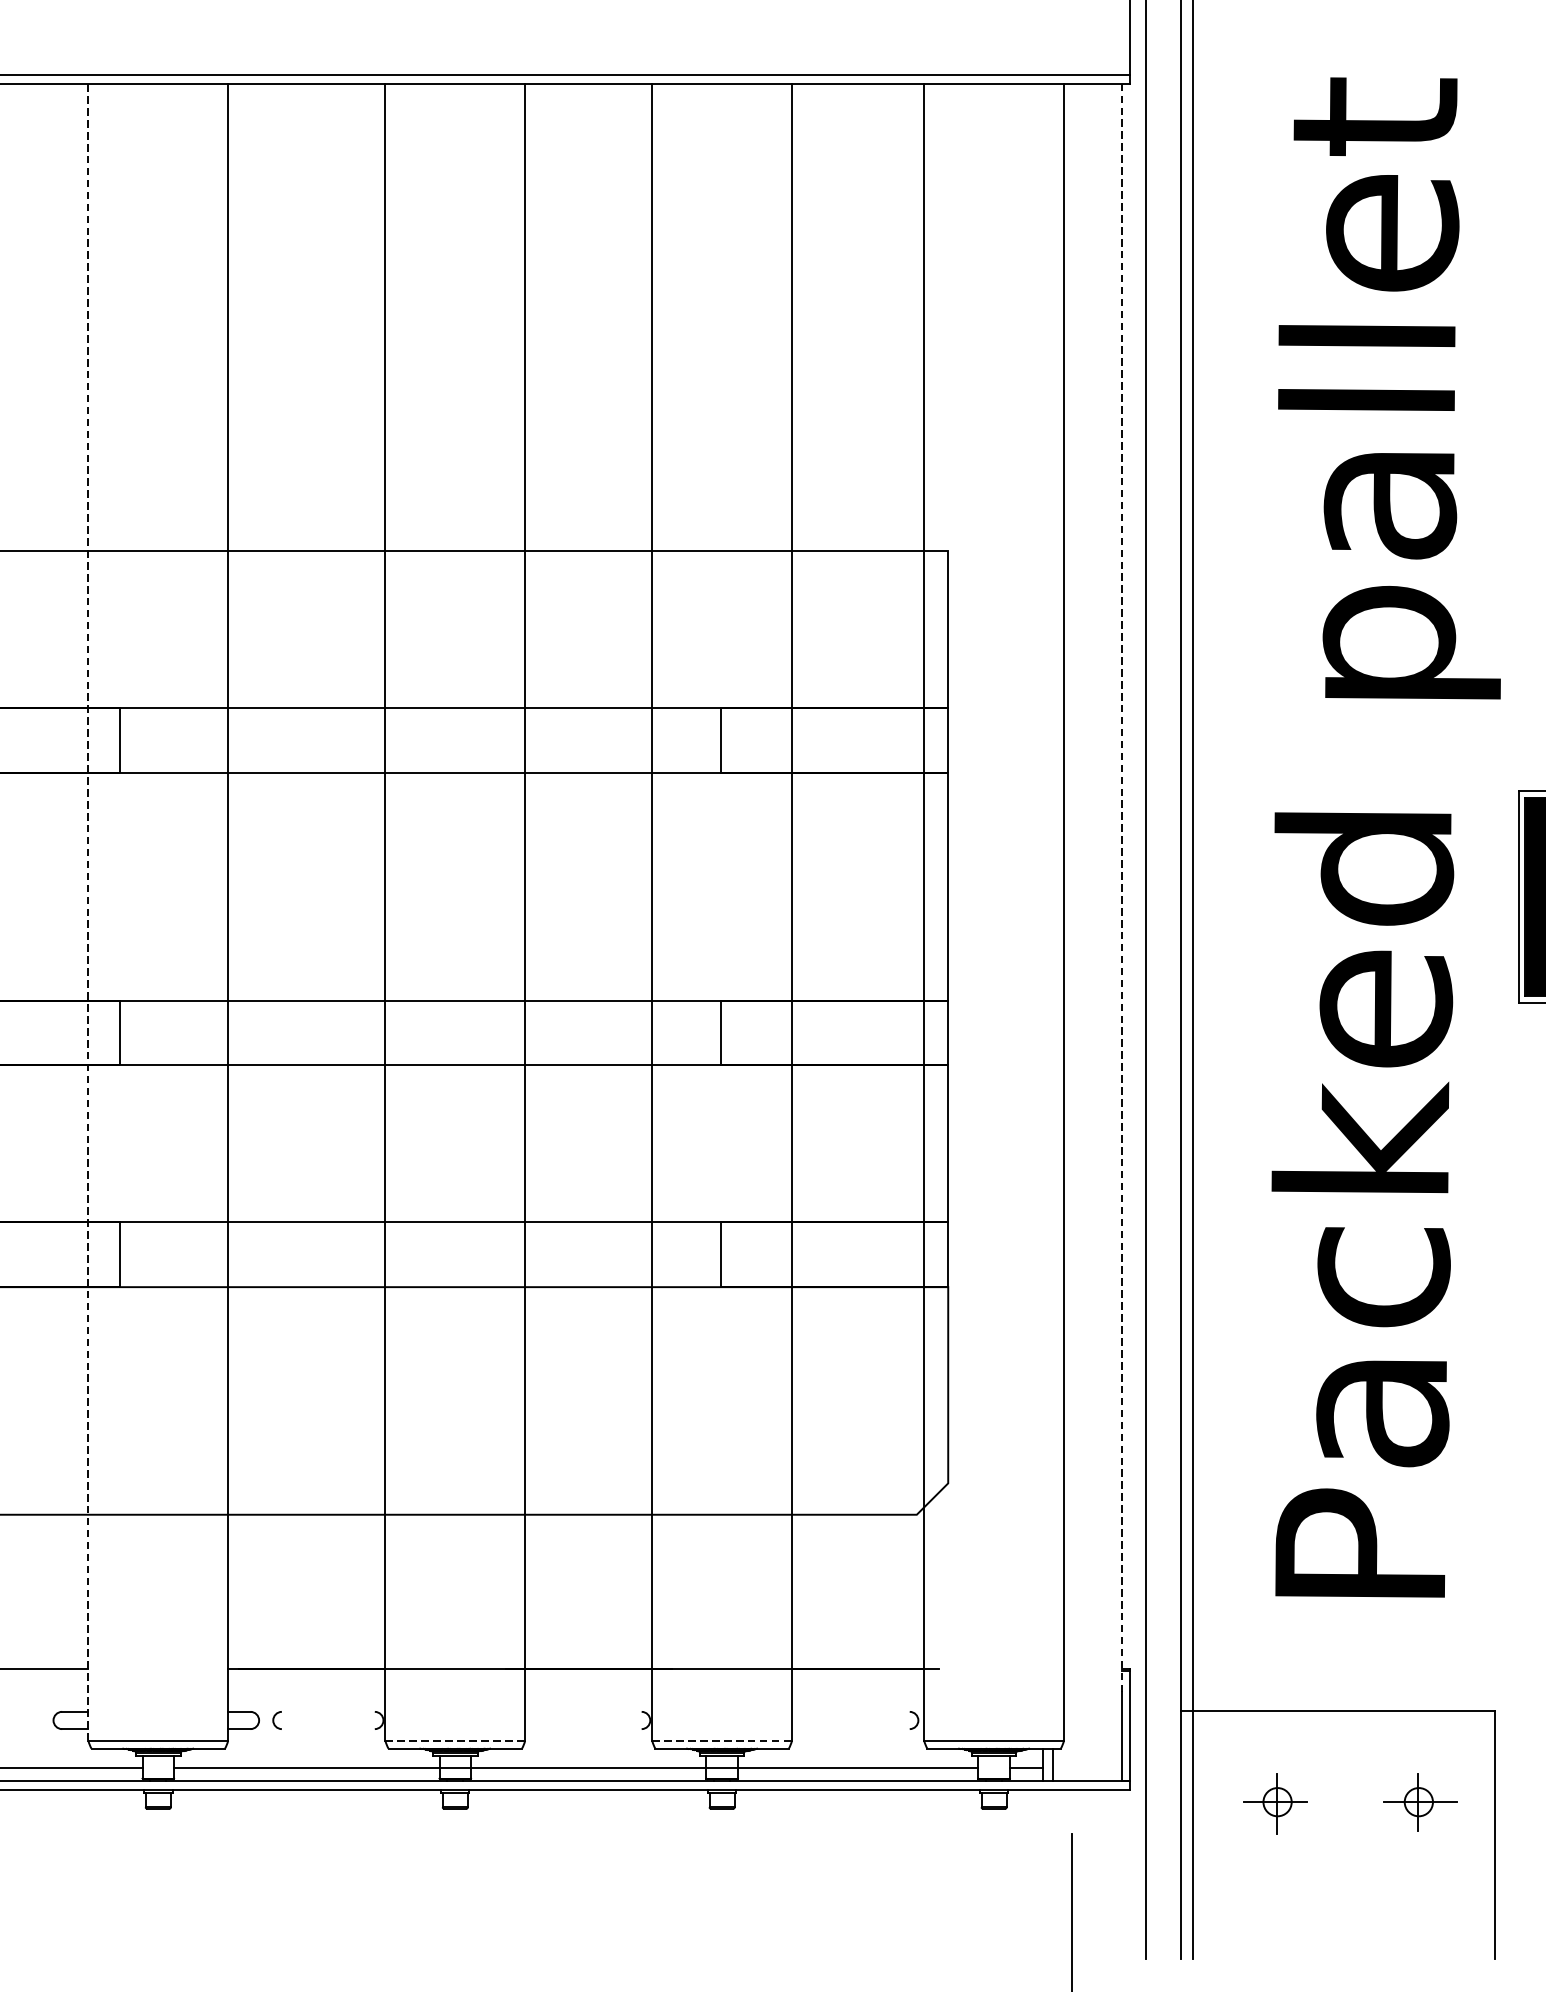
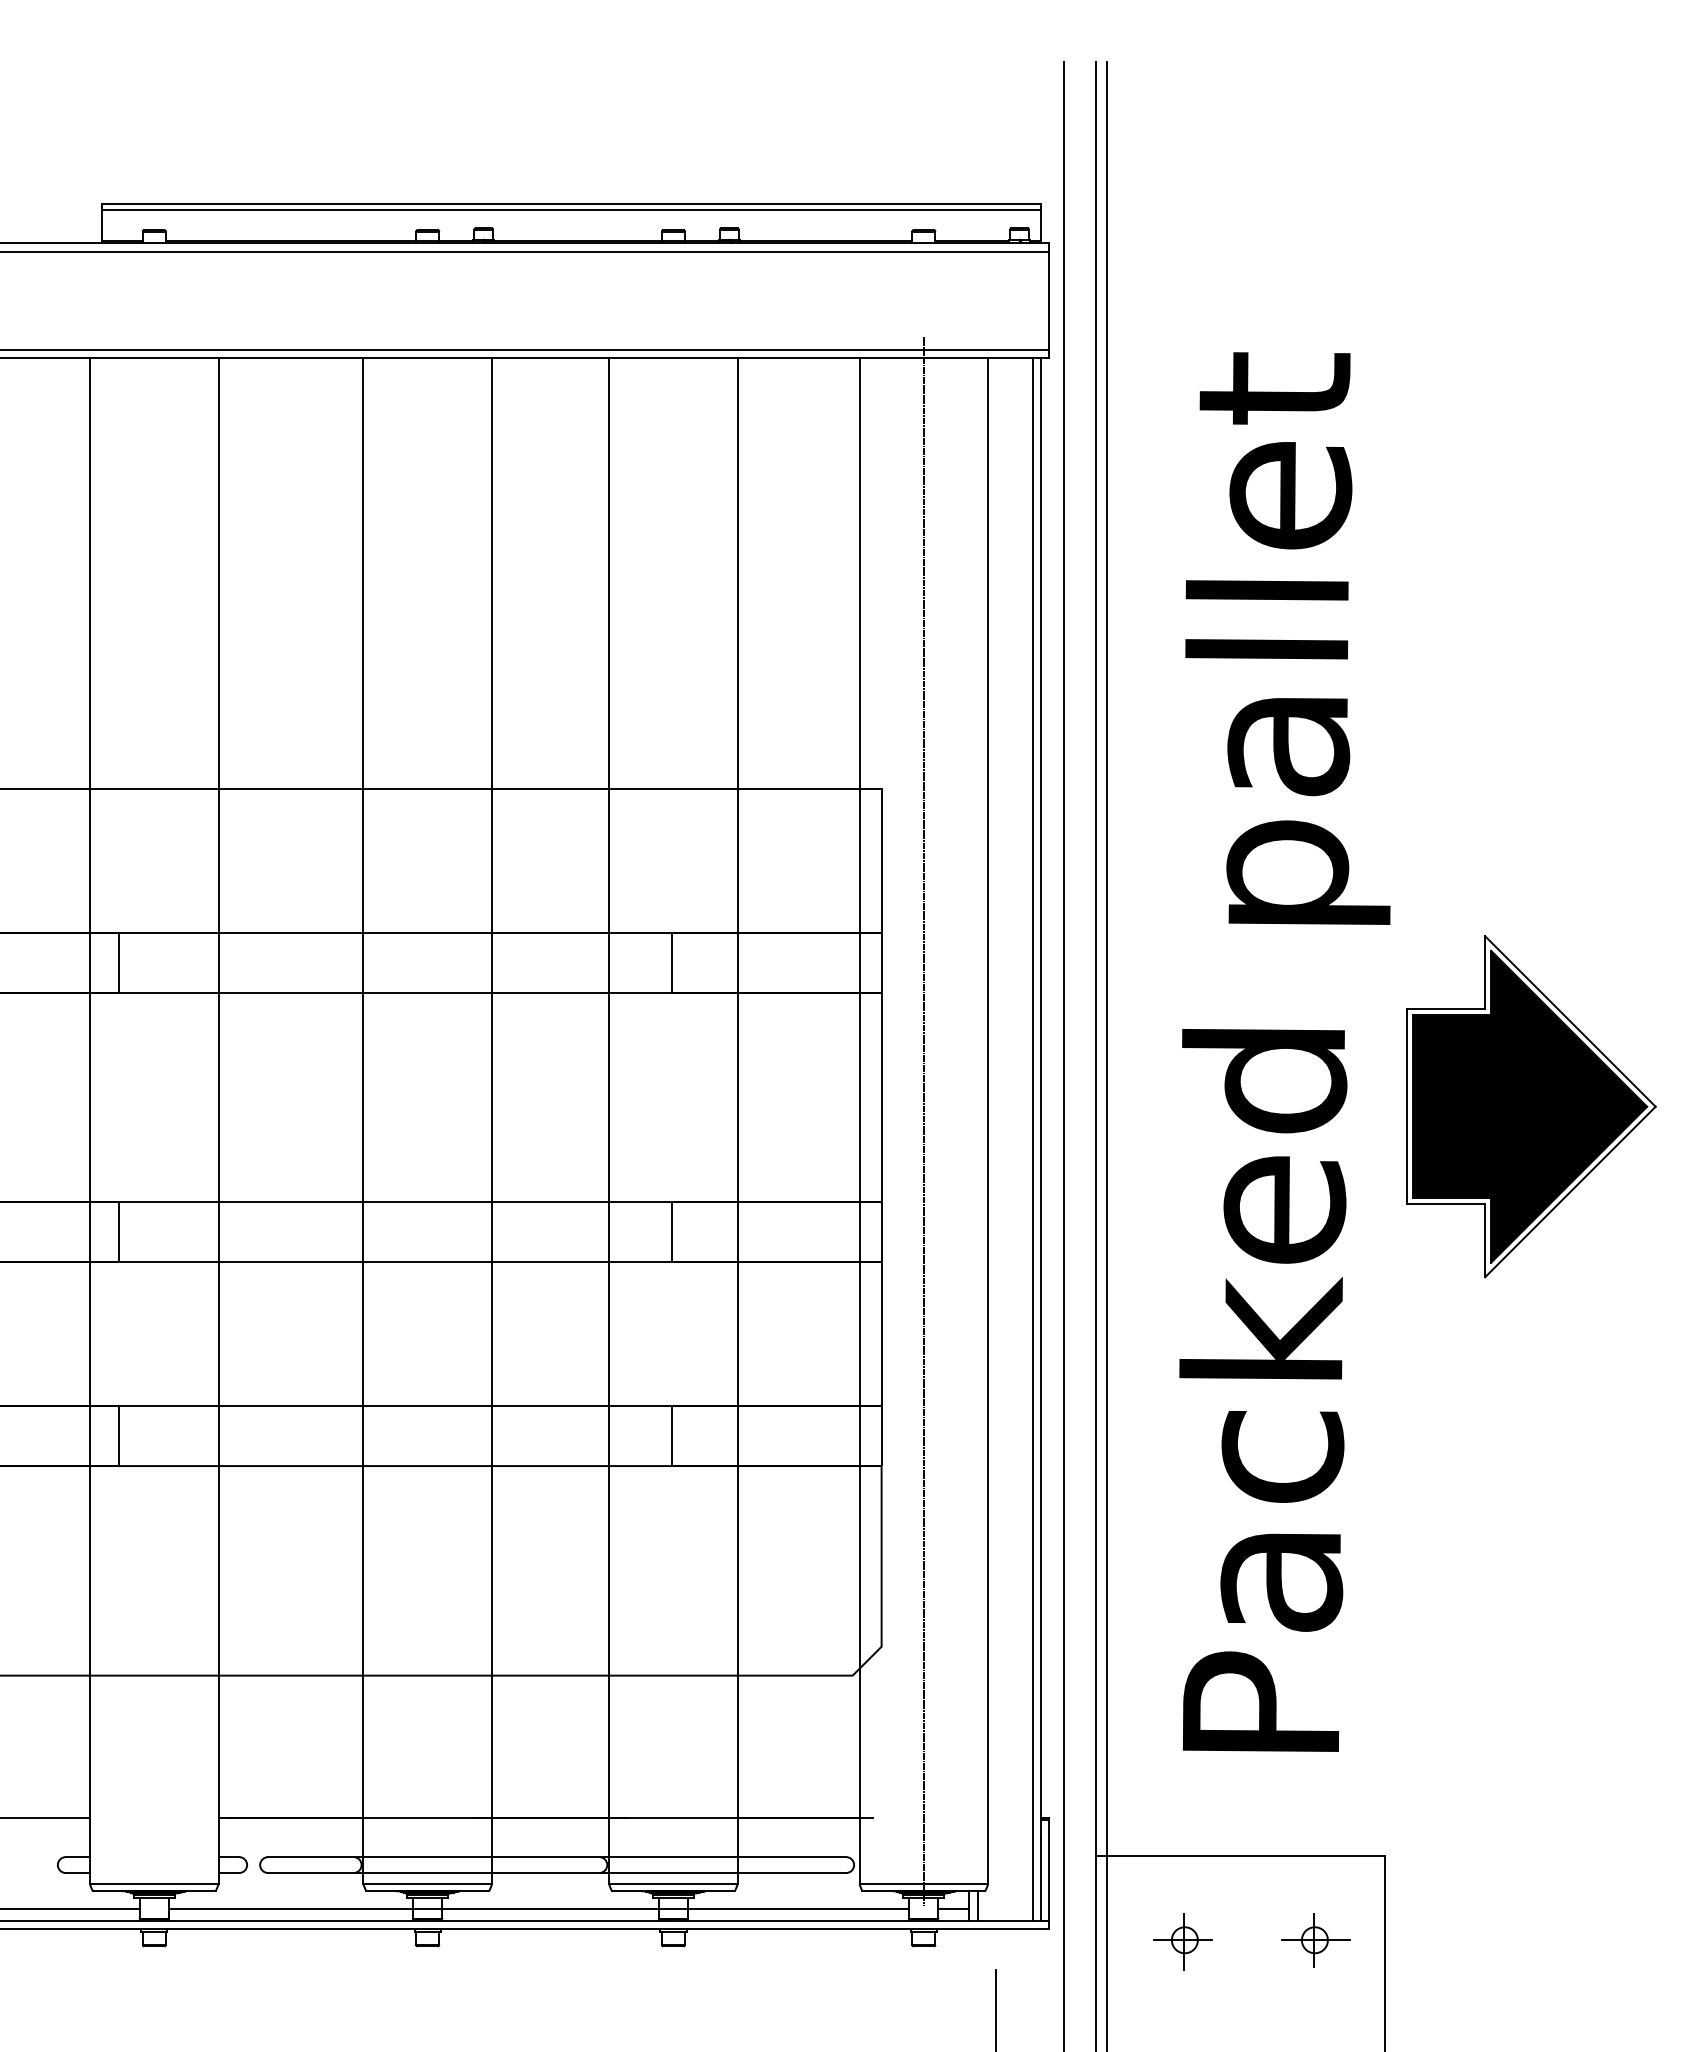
line: (1121, 887) -> (1041, 1098), dashed -> solid
line: (993, 911) -> (923, 1120), added
line: (87, 912) -> (89, 1121), dashed -> solid
line: (1112, 932) -> (1032, 1139), added
line: (596, 1712) -> (557, 1857), added
line: (596, 1729) -> (557, 1873), added
line: (456, 1740) -> (428, 1883), dashed -> solid
line: (722, 1740) -> (673, 1883), dashed -> solid

